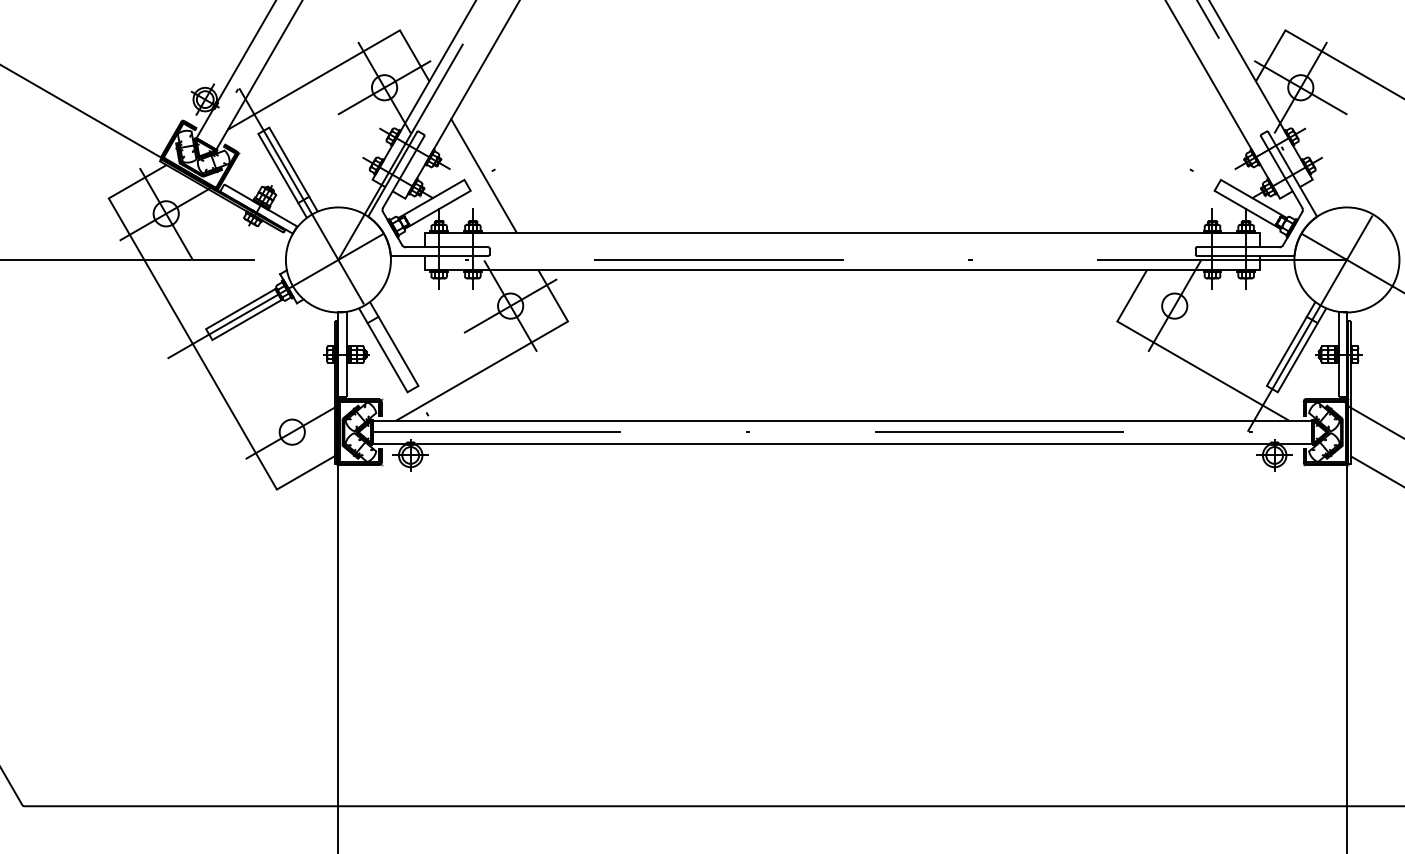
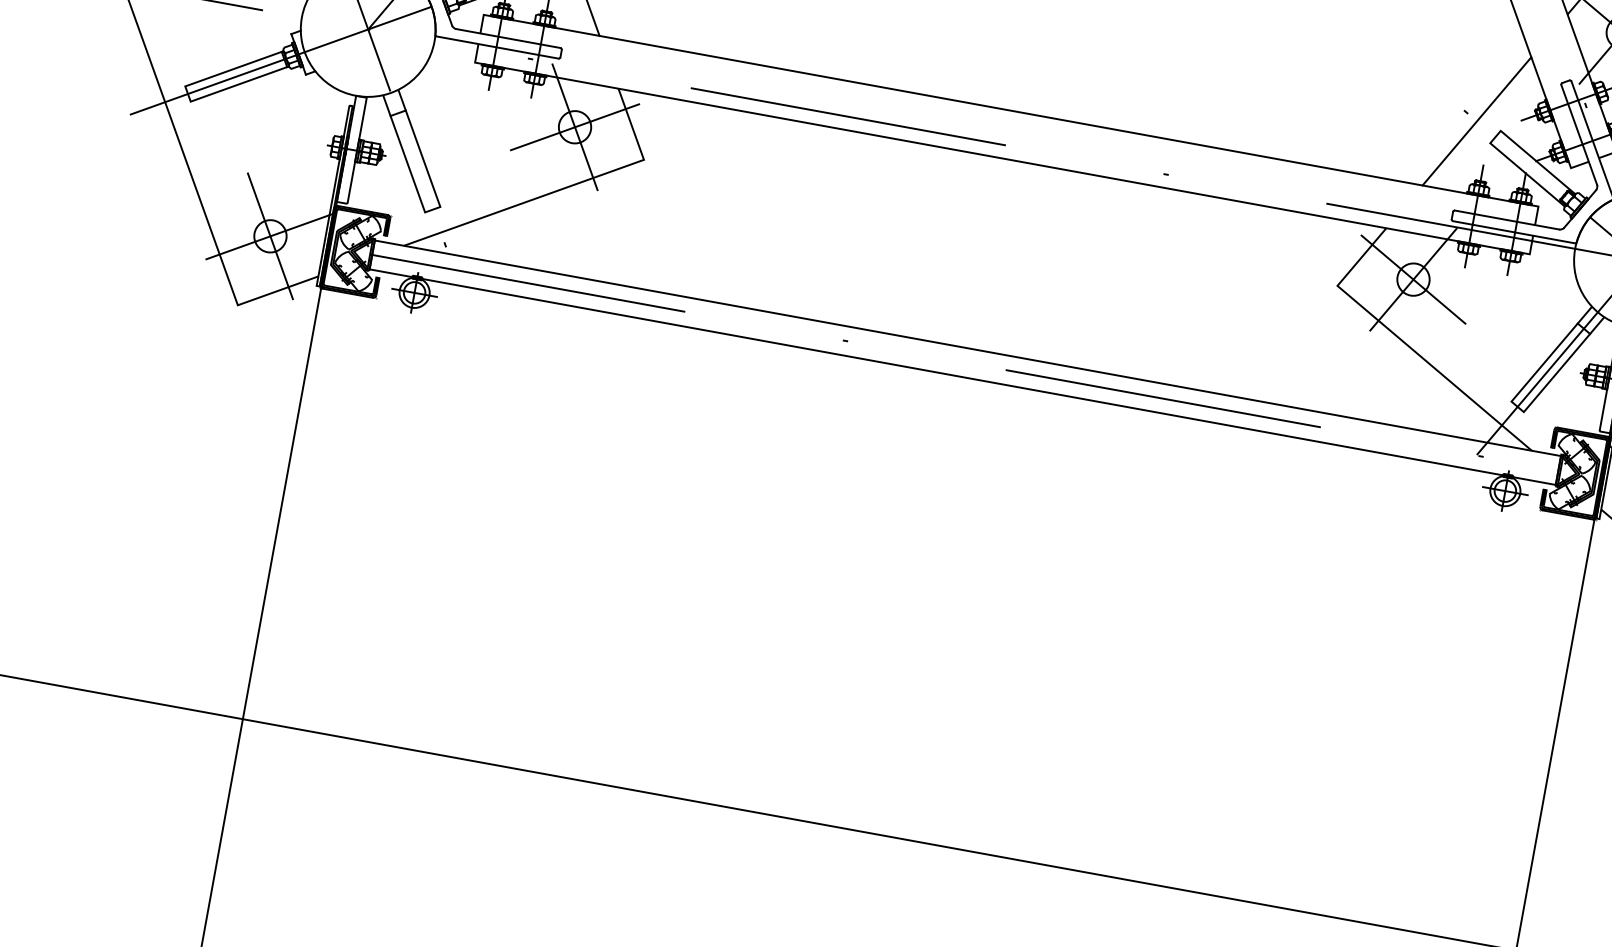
line: (1201, 175) -> (1477, 120), added
line: (1174, 306) -> (1413, 280), added
line: (291, 431) -> (269, 235), added

